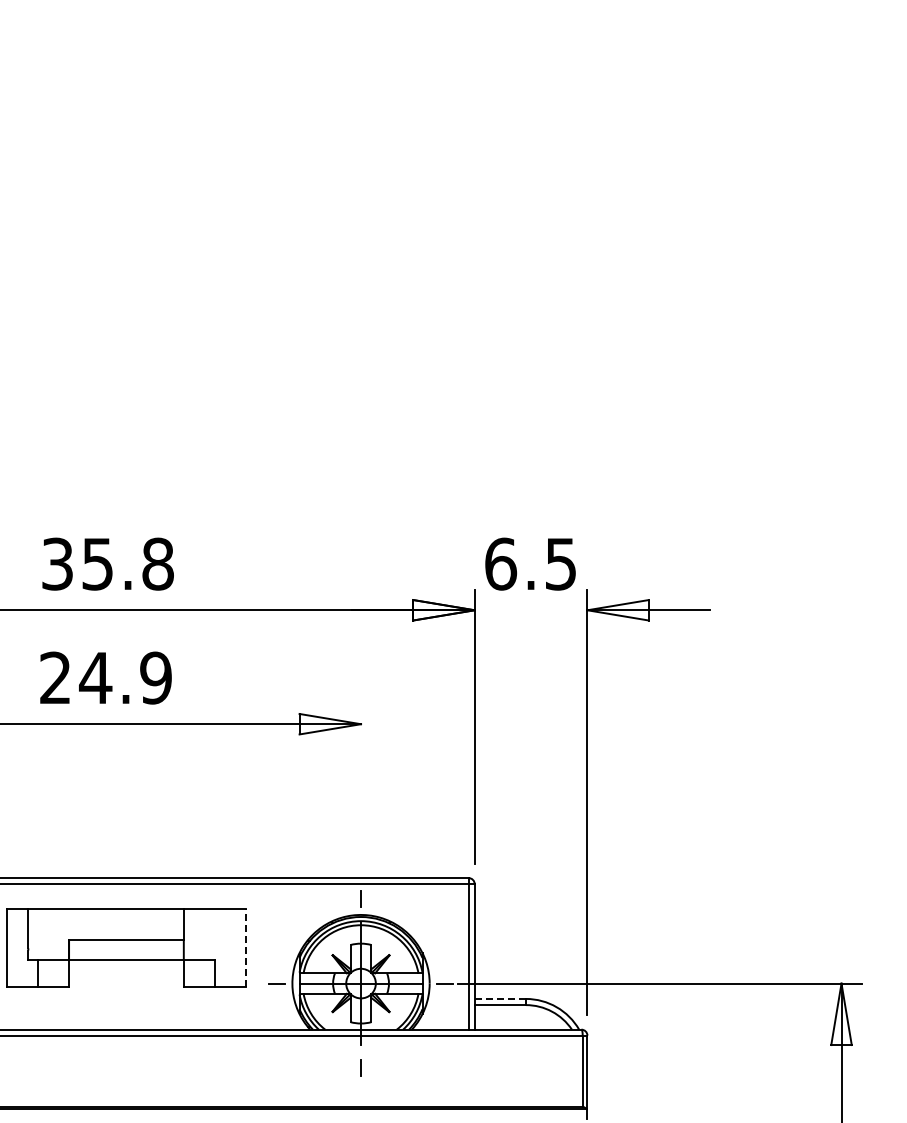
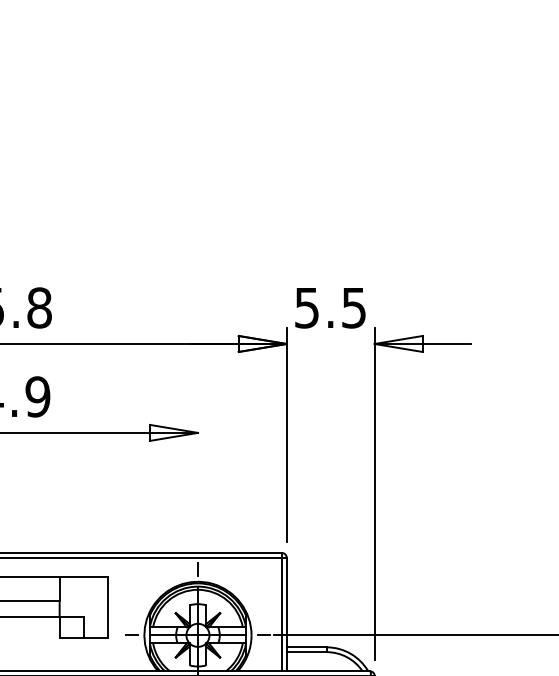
text: (501, 563) -> (307, 307), 6.5 -> 5.5
line: (246, 947) -> (108, 607), dashed -> solid
line: (500, 998) -> (306, 646), dashed -> solid

